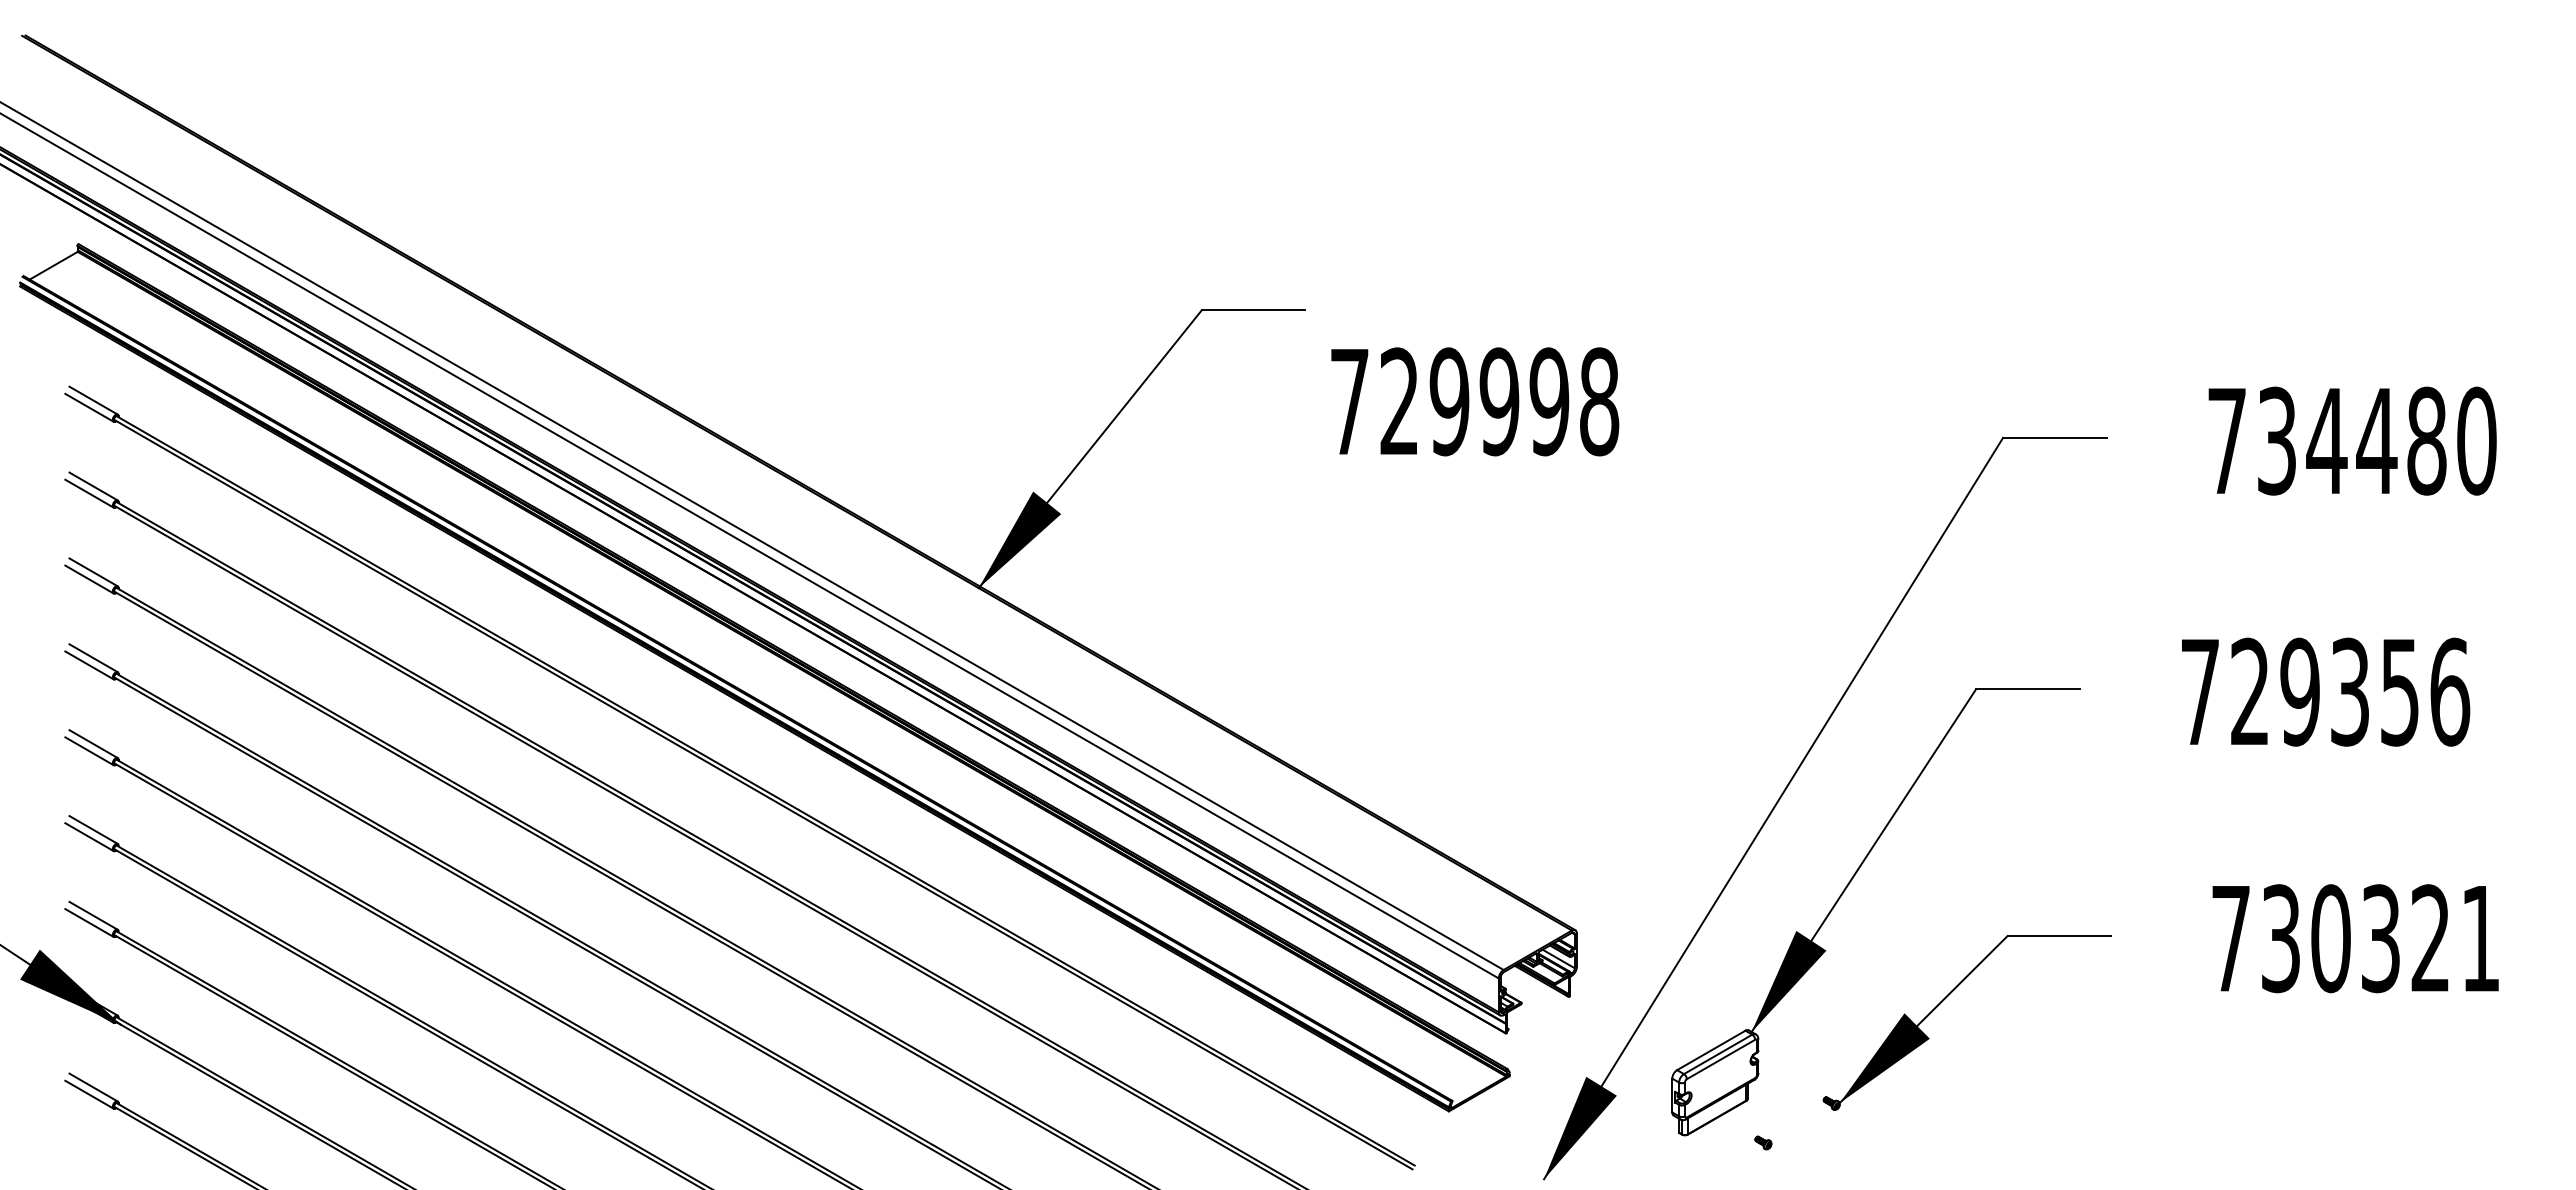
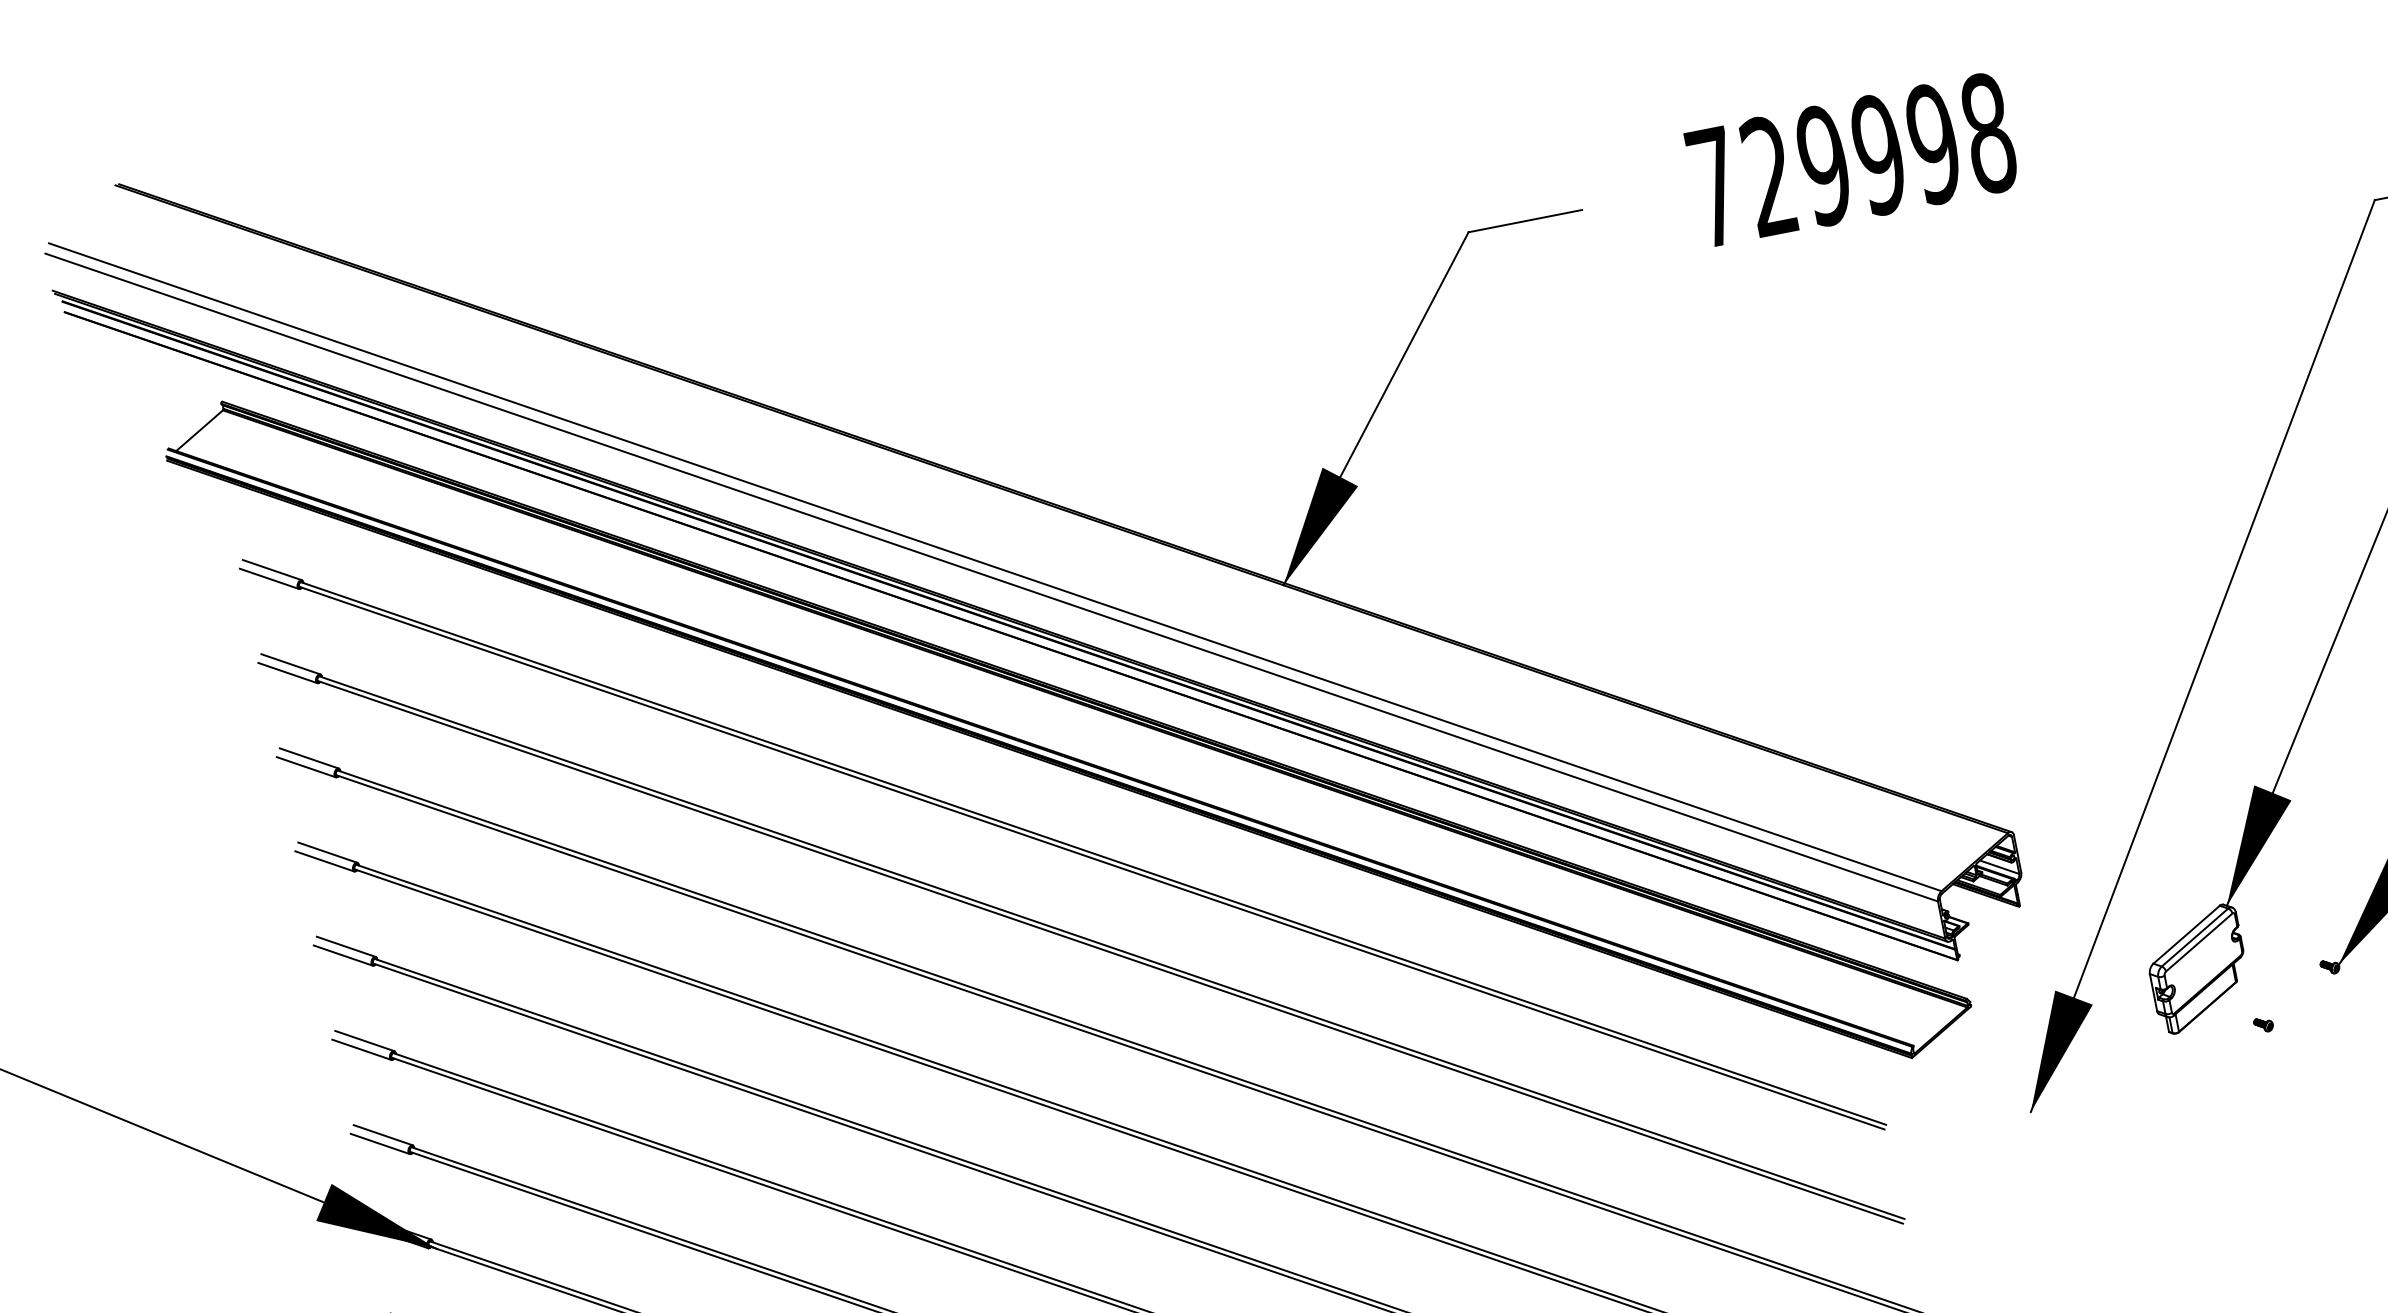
text: (1475, 401) -> (1852, 159), moved

